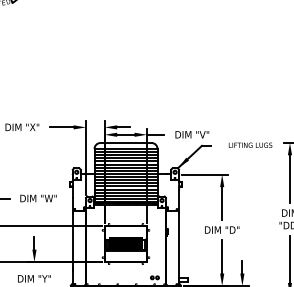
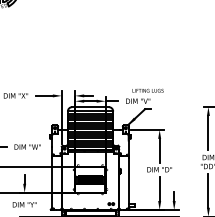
text: (249, 144) -> (147, 90), moved

